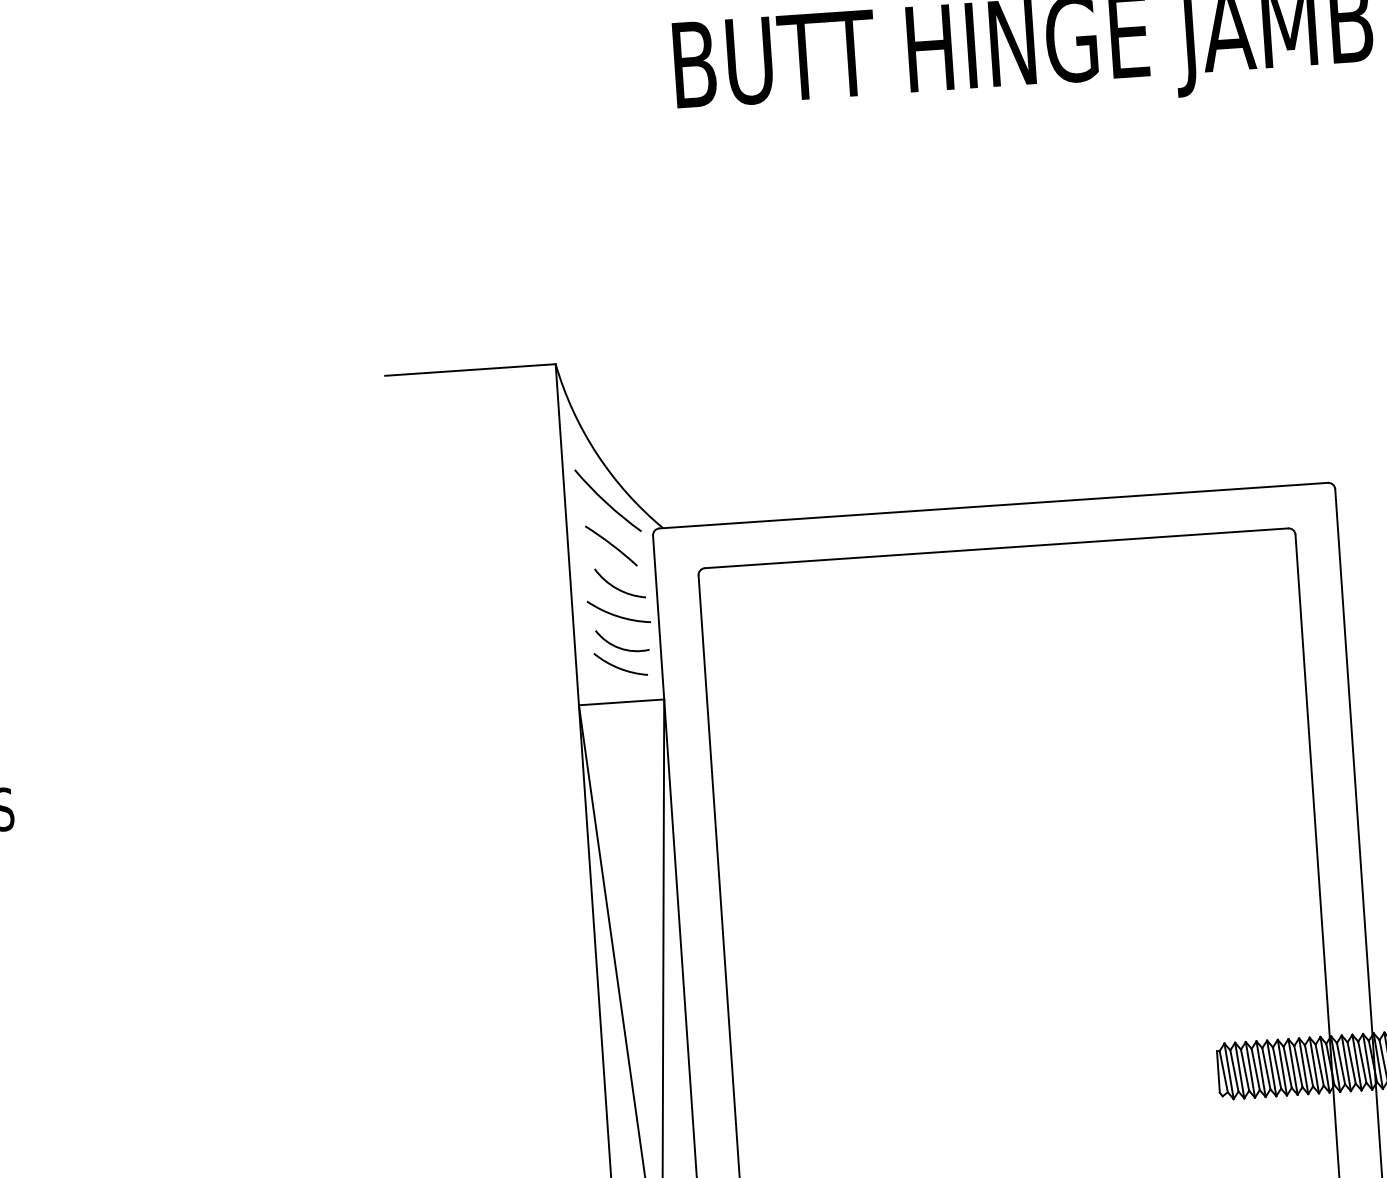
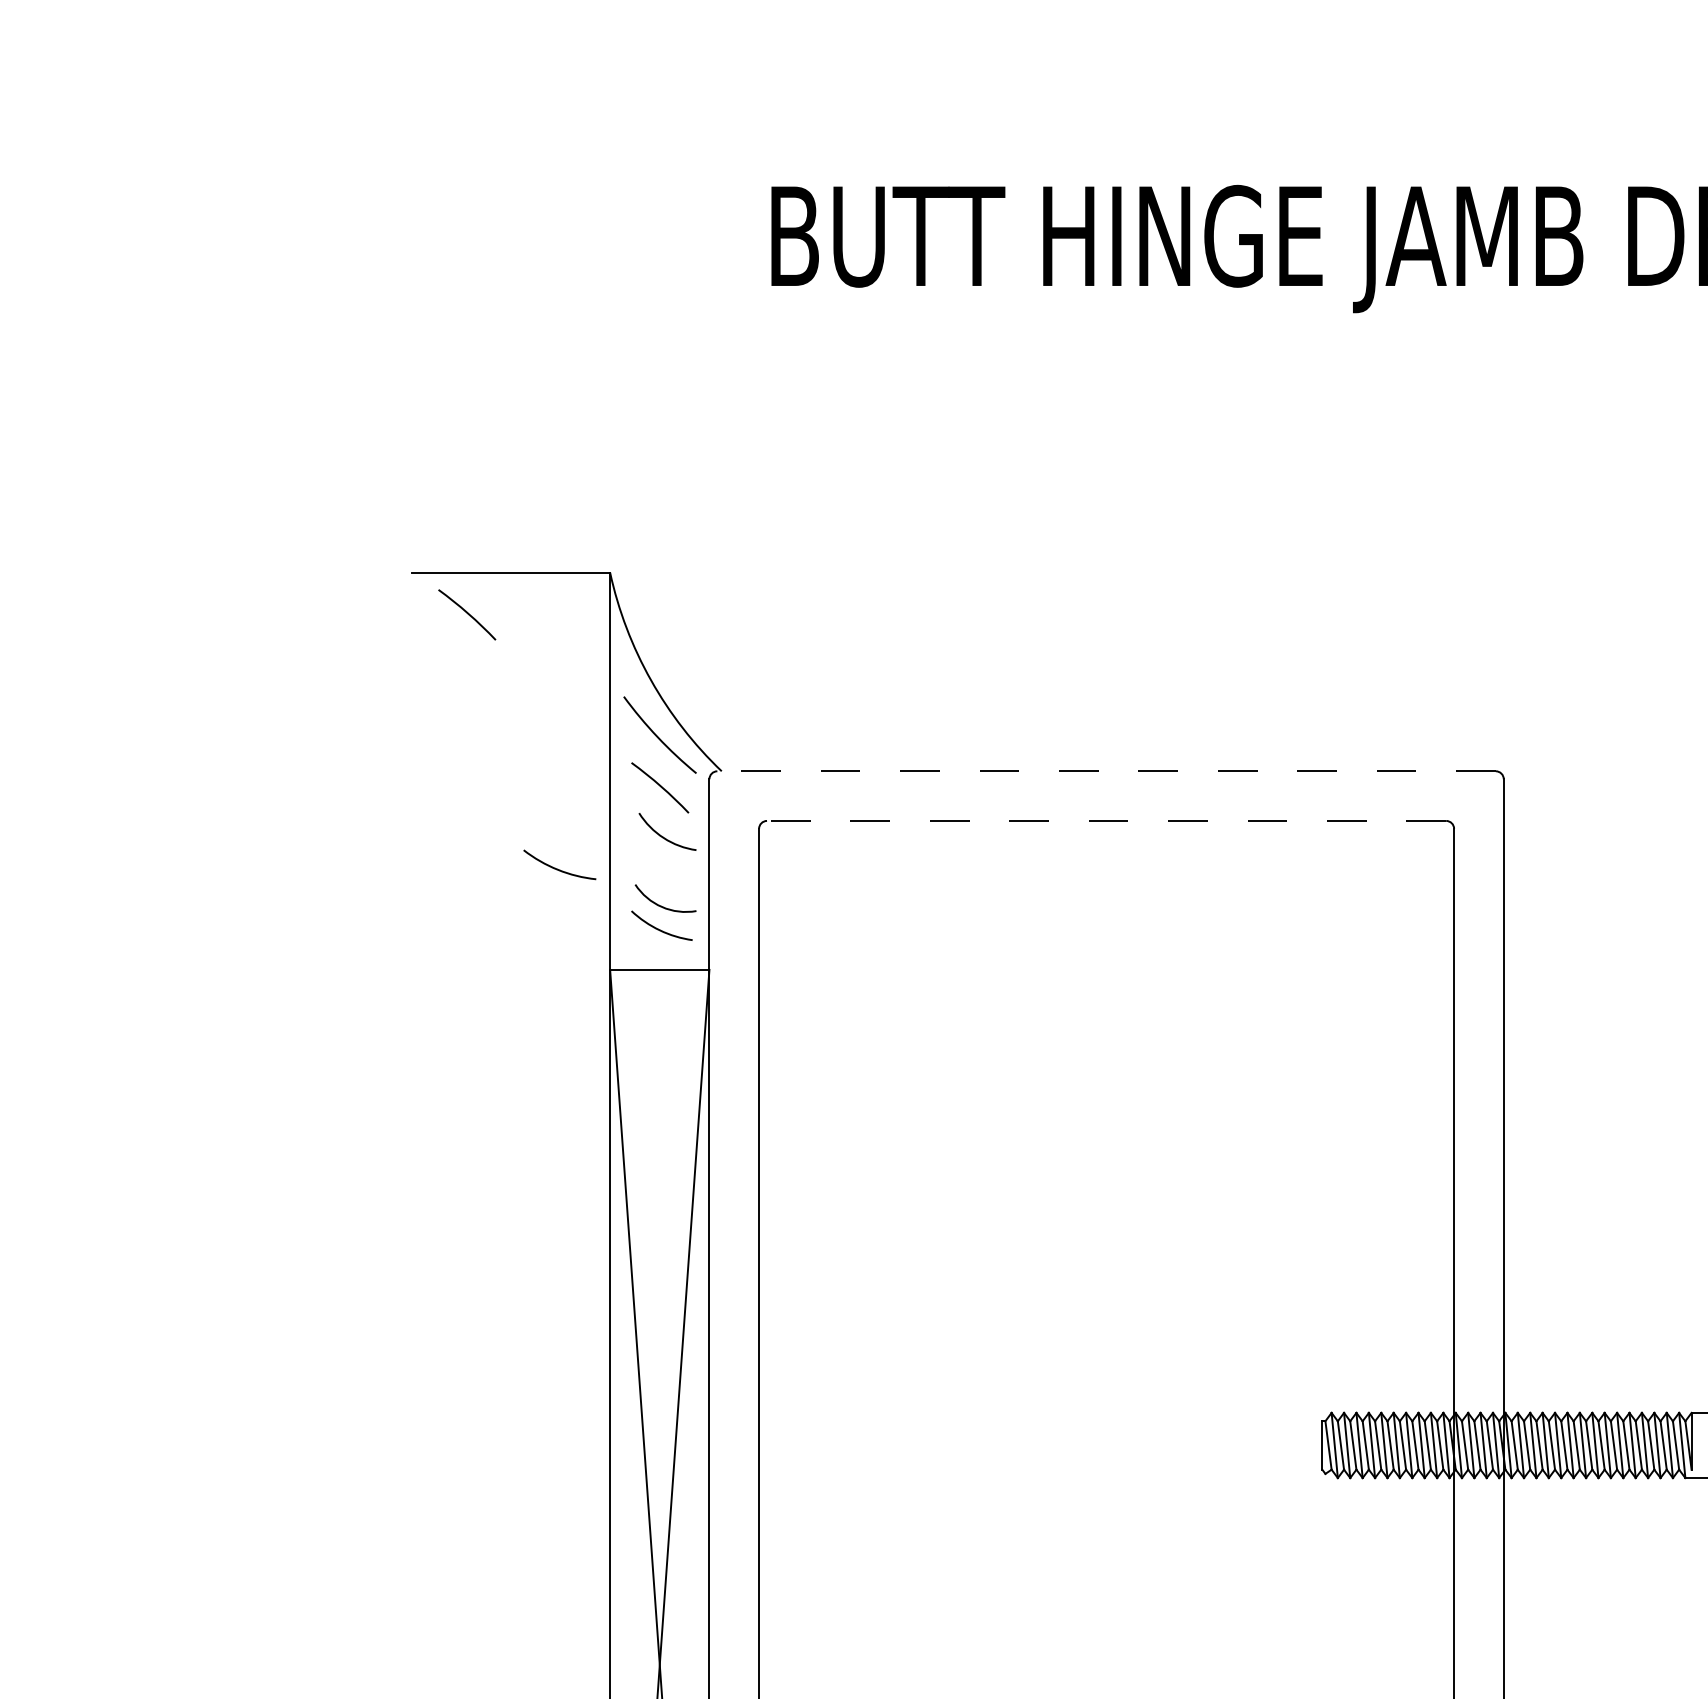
arc: (435, 408) -> (467, 614), added
line: (993, 505) -> (1106, 771), solid -> dashed
line: (996, 547) -> (1106, 820), solid -> dashed
arc: (617, 615) -> (557, 868), moved

